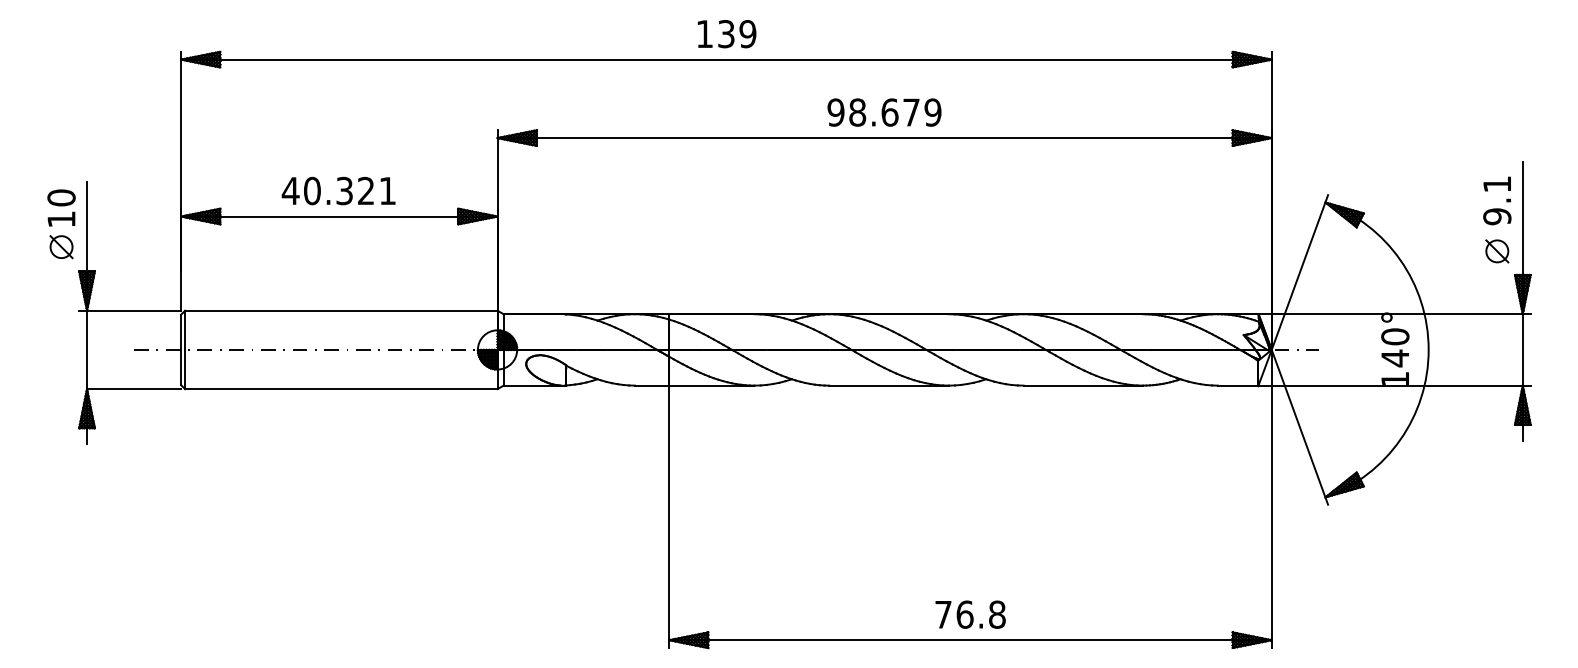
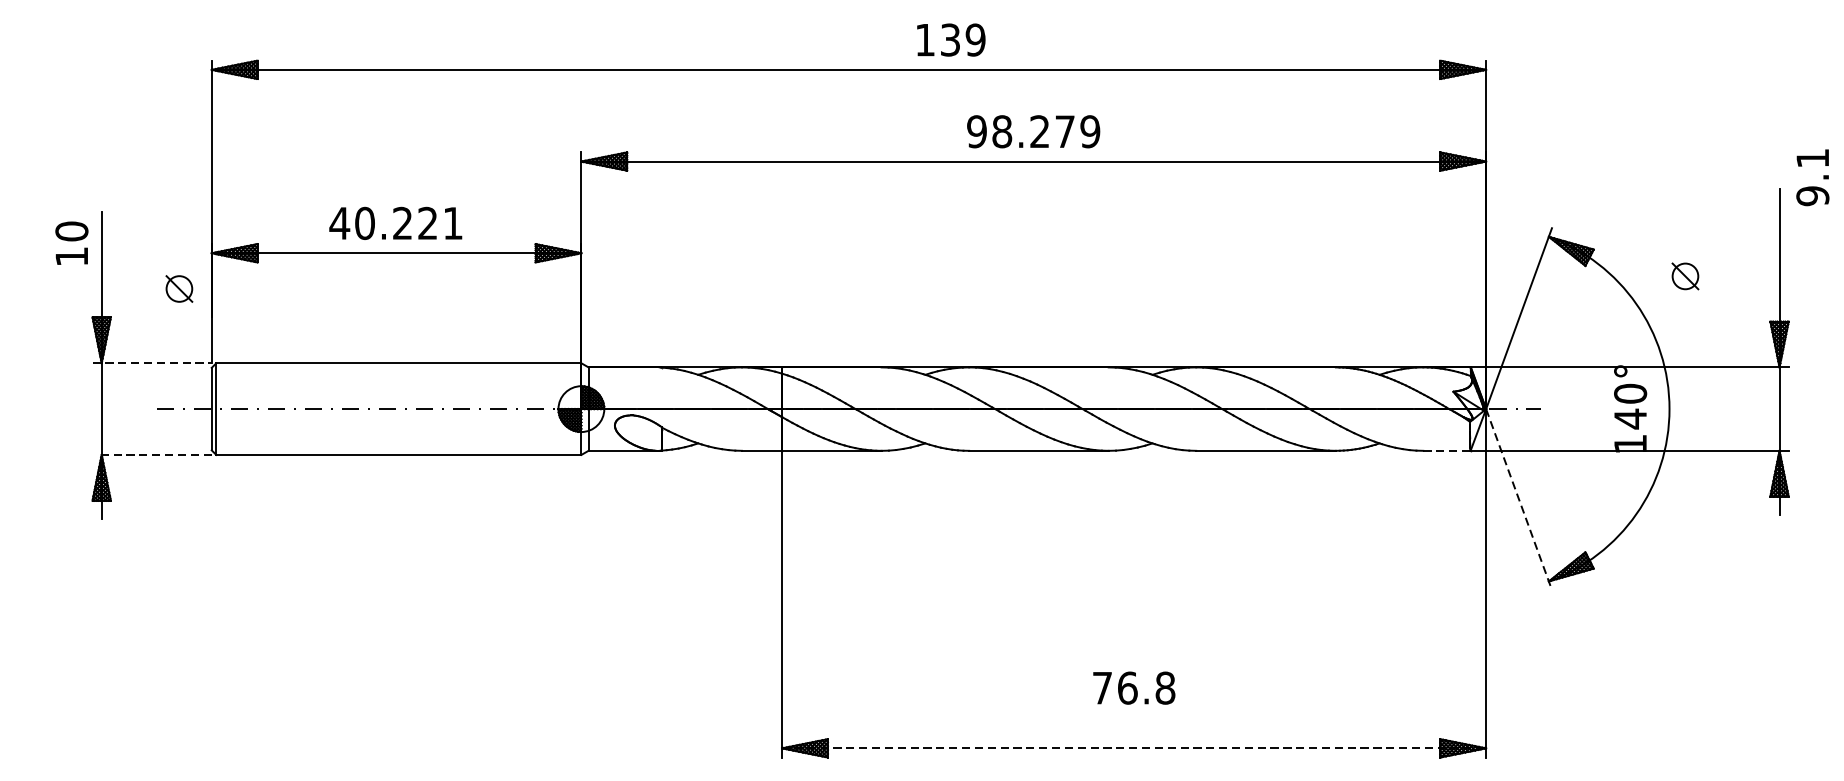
text: (726, 34) -> (950, 40), moved
text: (889, 112) -> (1039, 131), 98.679 -> 98.279
text: (344, 191) -> (402, 223), 40.321 -> 40.221
text: (1497, 200) -> (1813, 177), moved
part: (61, 247) -> (179, 289), moved
part: (1497, 251) -> (1685, 276), moved
line: (130, 310) -> (152, 363), solid -> dashed
line: (1238, 385) -> (1447, 450), solid -> dashed
line: (133, 389) -> (155, 455), solid -> dashed
line: (1300, 427) -> (1519, 499), solid -> dashed
text: (970, 614) -> (1134, 687), moved
line: (970, 640) -> (1134, 748), solid -> dashed

